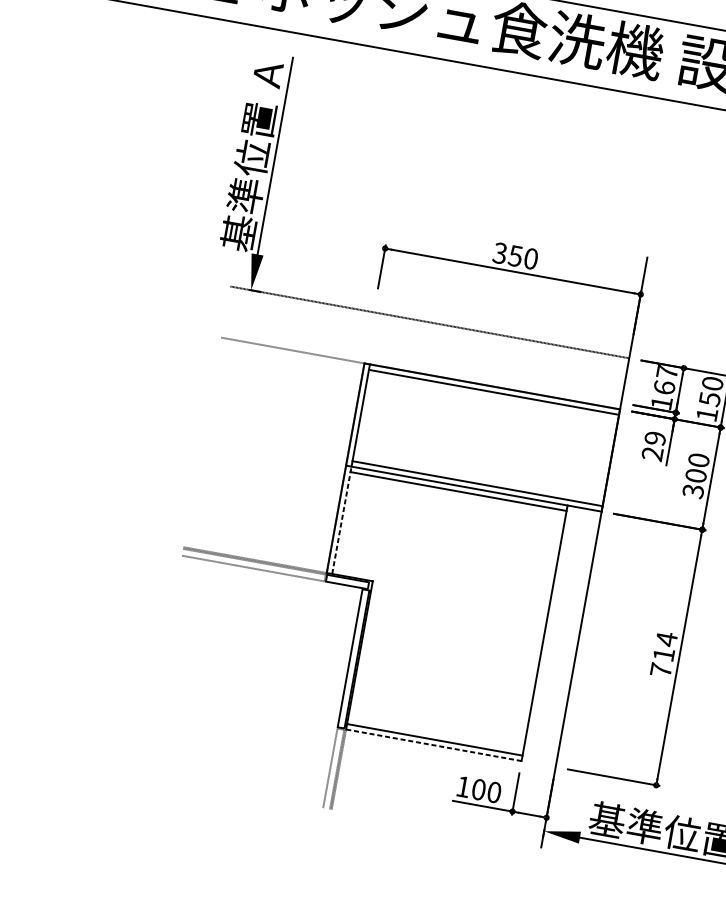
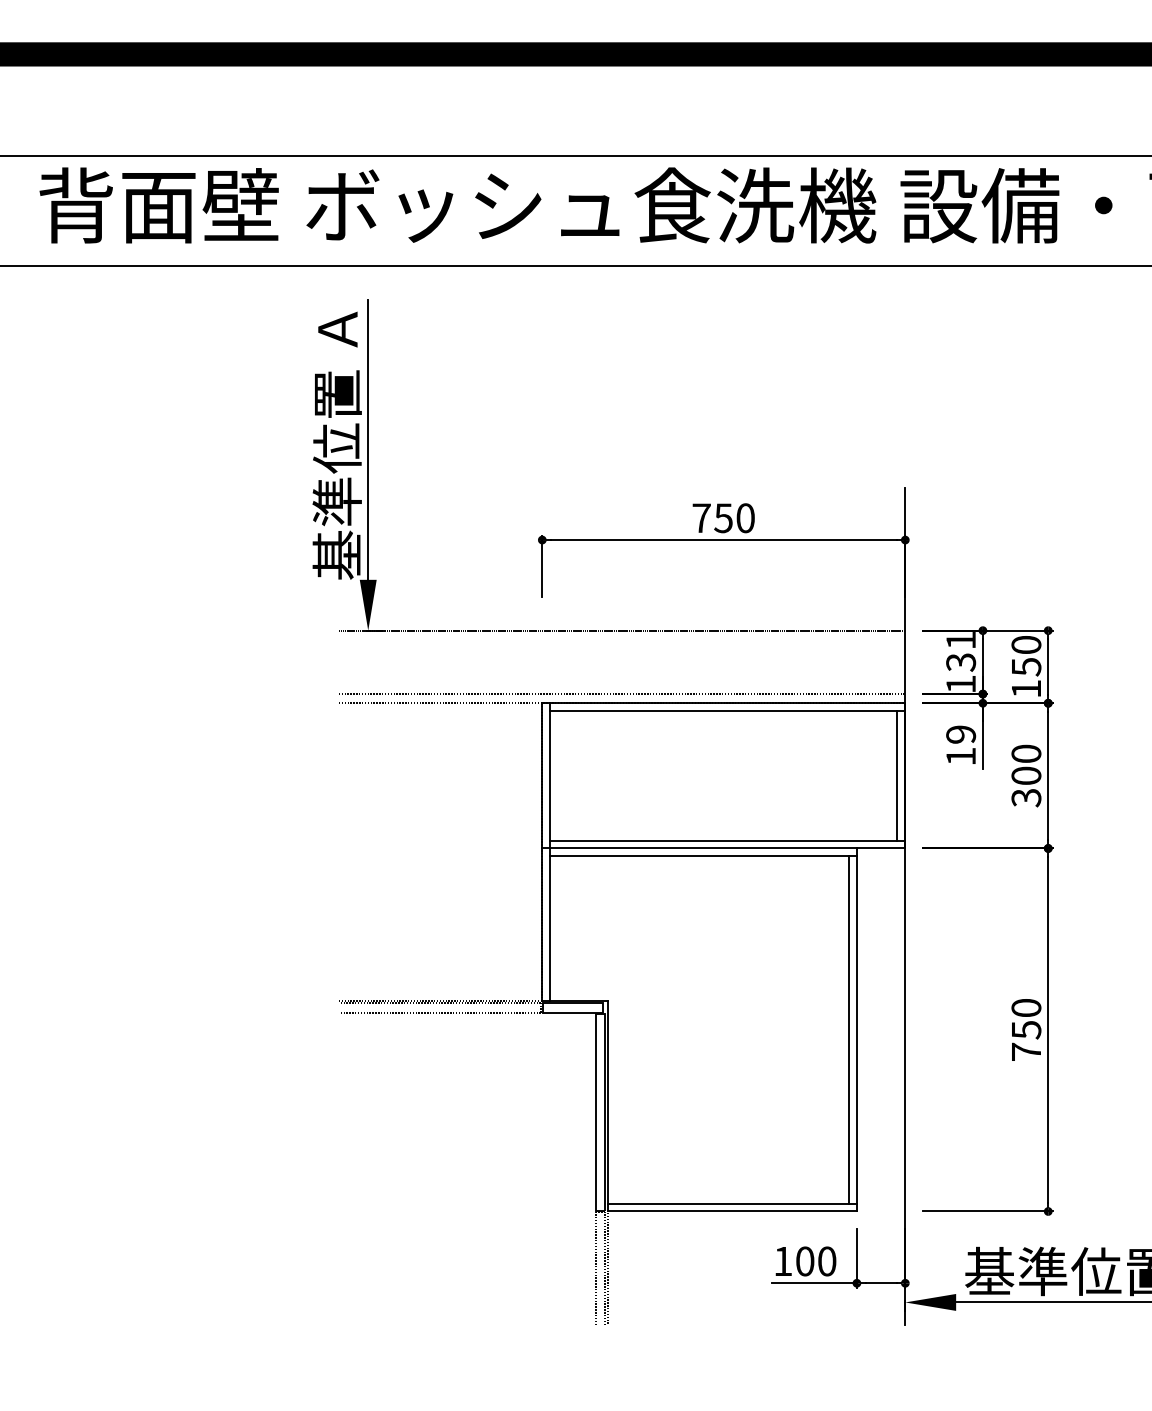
text: (499, 253) -> (701, 518), 350 -> 750
line: (421, 367) -> (621, 694), added
text: (666, 380) -> (961, 651), 167 -> 131
text: (652, 453) -> (960, 756), 29 -> 19
line: (604, 459) -> (896, 775), added
line: (342, 520) -> (550, 924), dashed -> solid
line: (539, 632) -> (849, 1029), added
text: (665, 646) -> (1026, 1018), 714 -> 750
line: (434, 745) -> (732, 1211), dashed -> solid

